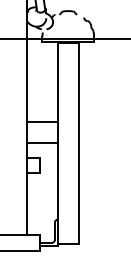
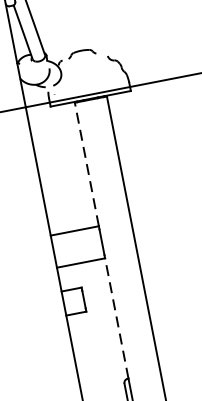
line: (57, 82) -> (86, 165), solid -> dashed
line: (57, 181) -> (116, 318), solid -> dashed

